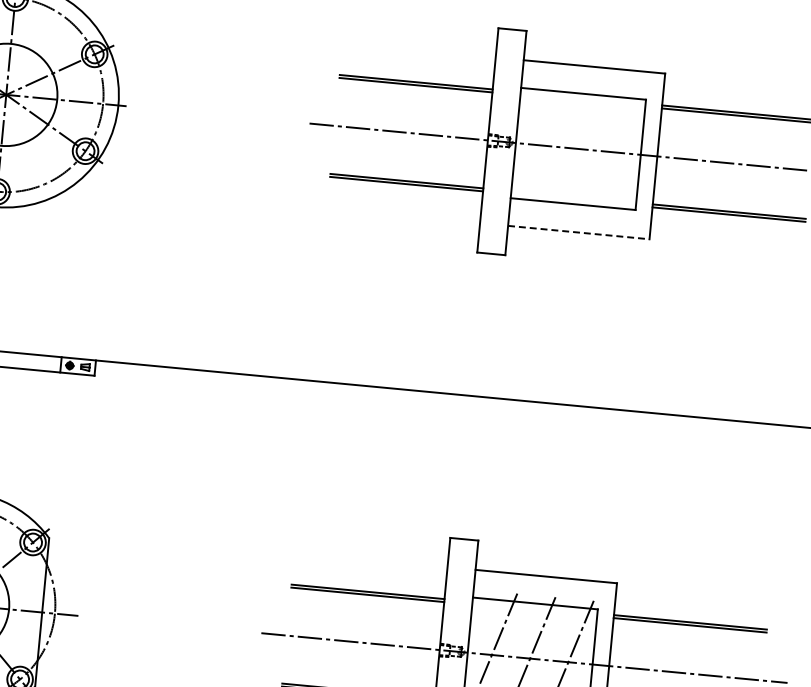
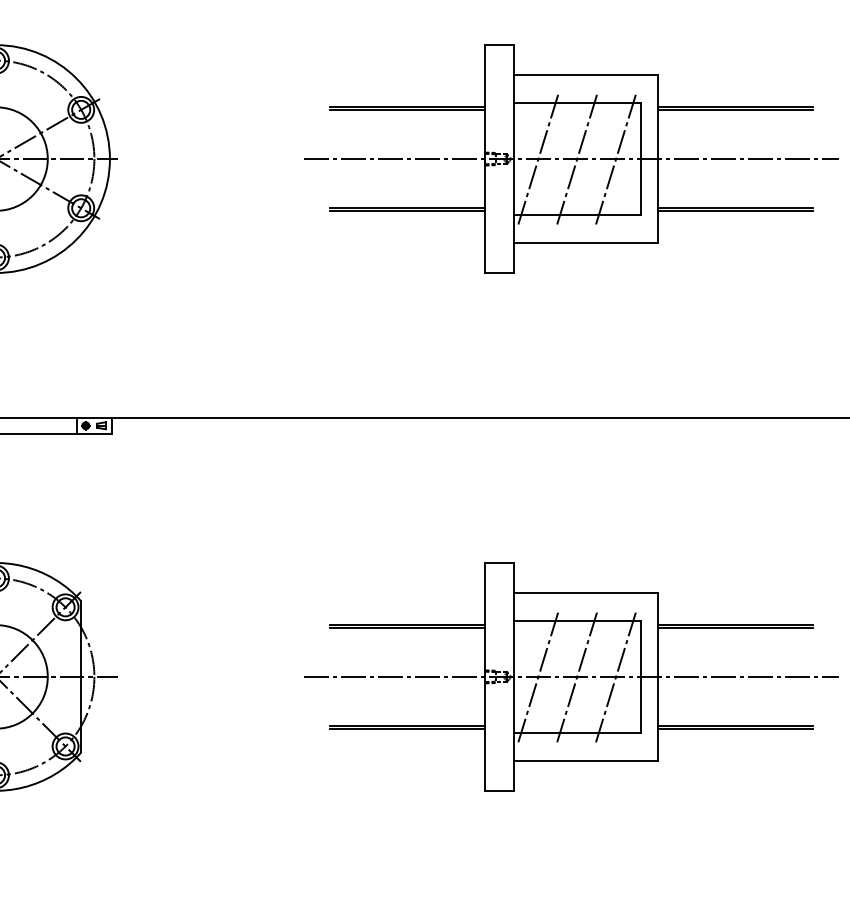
line: (540, 144) -> (538, 158), added
line: (578, 148) -> (577, 158), added
line: (617, 152) -> (616, 158), added
line: (578, 232) -> (585, 243), dashed -> solid

